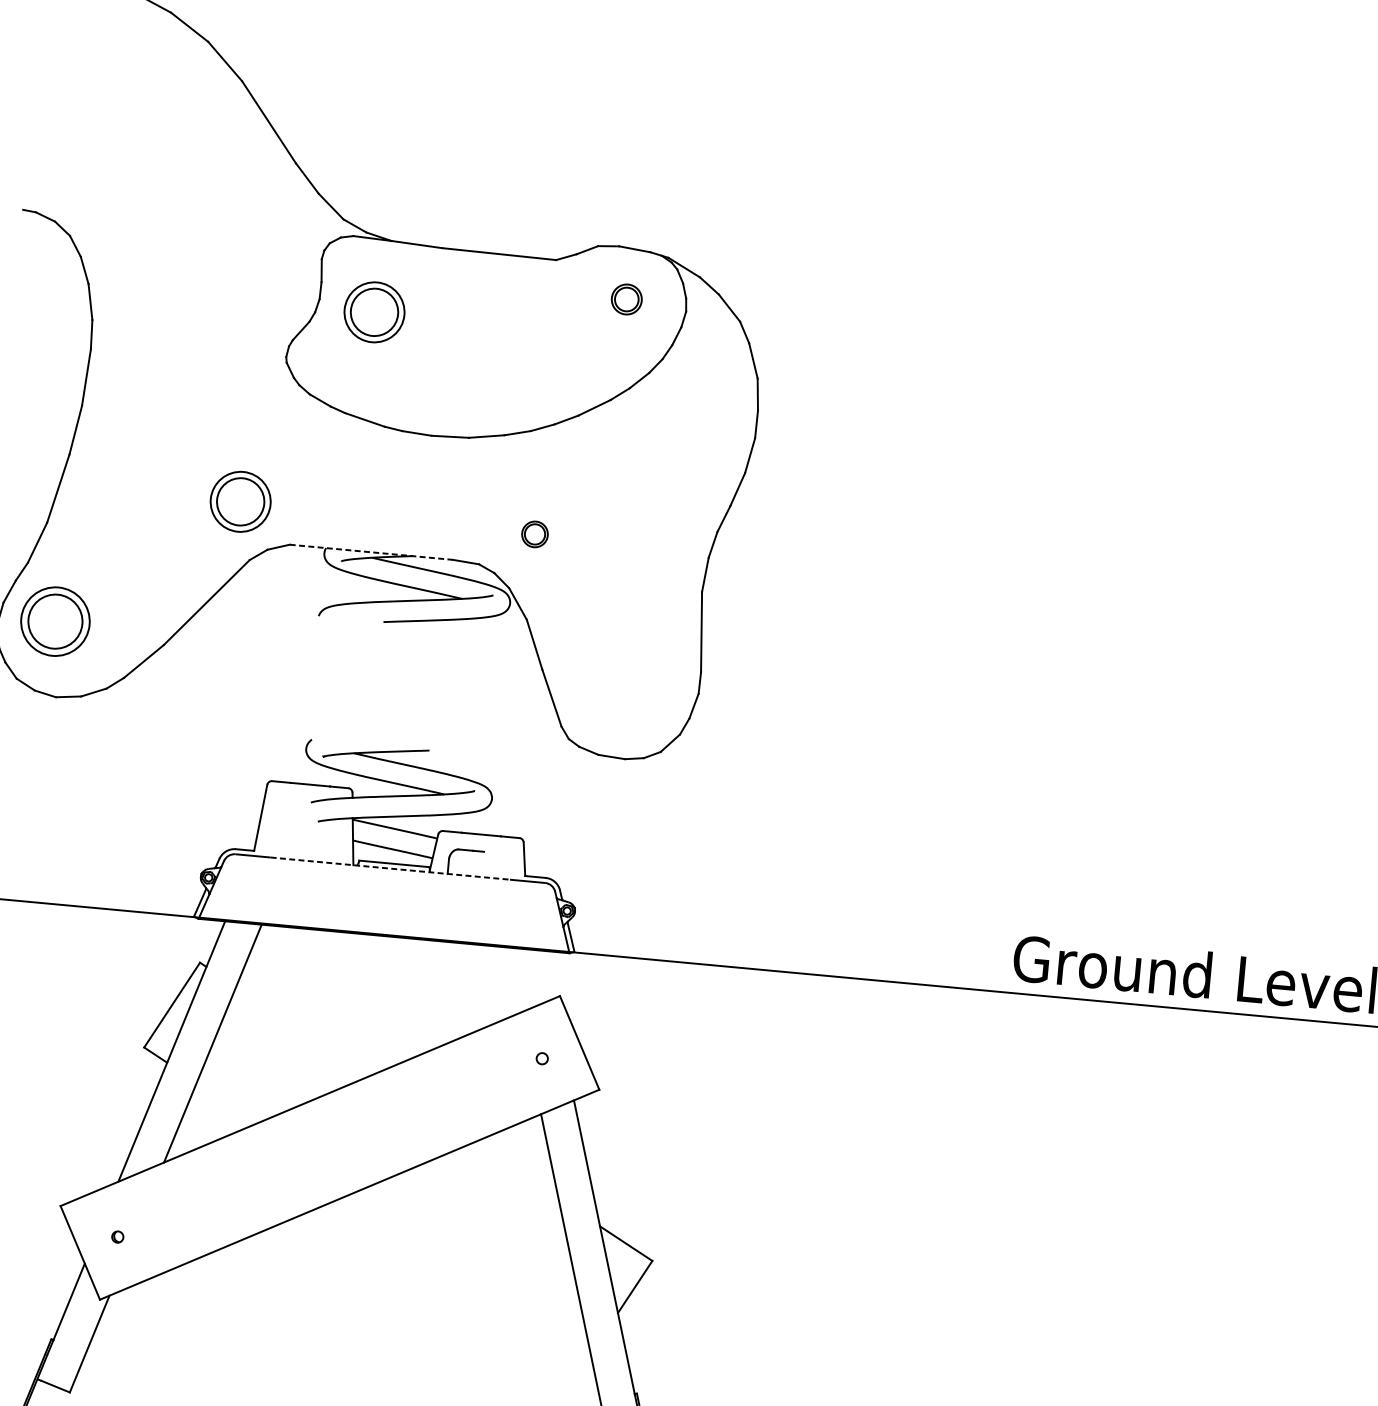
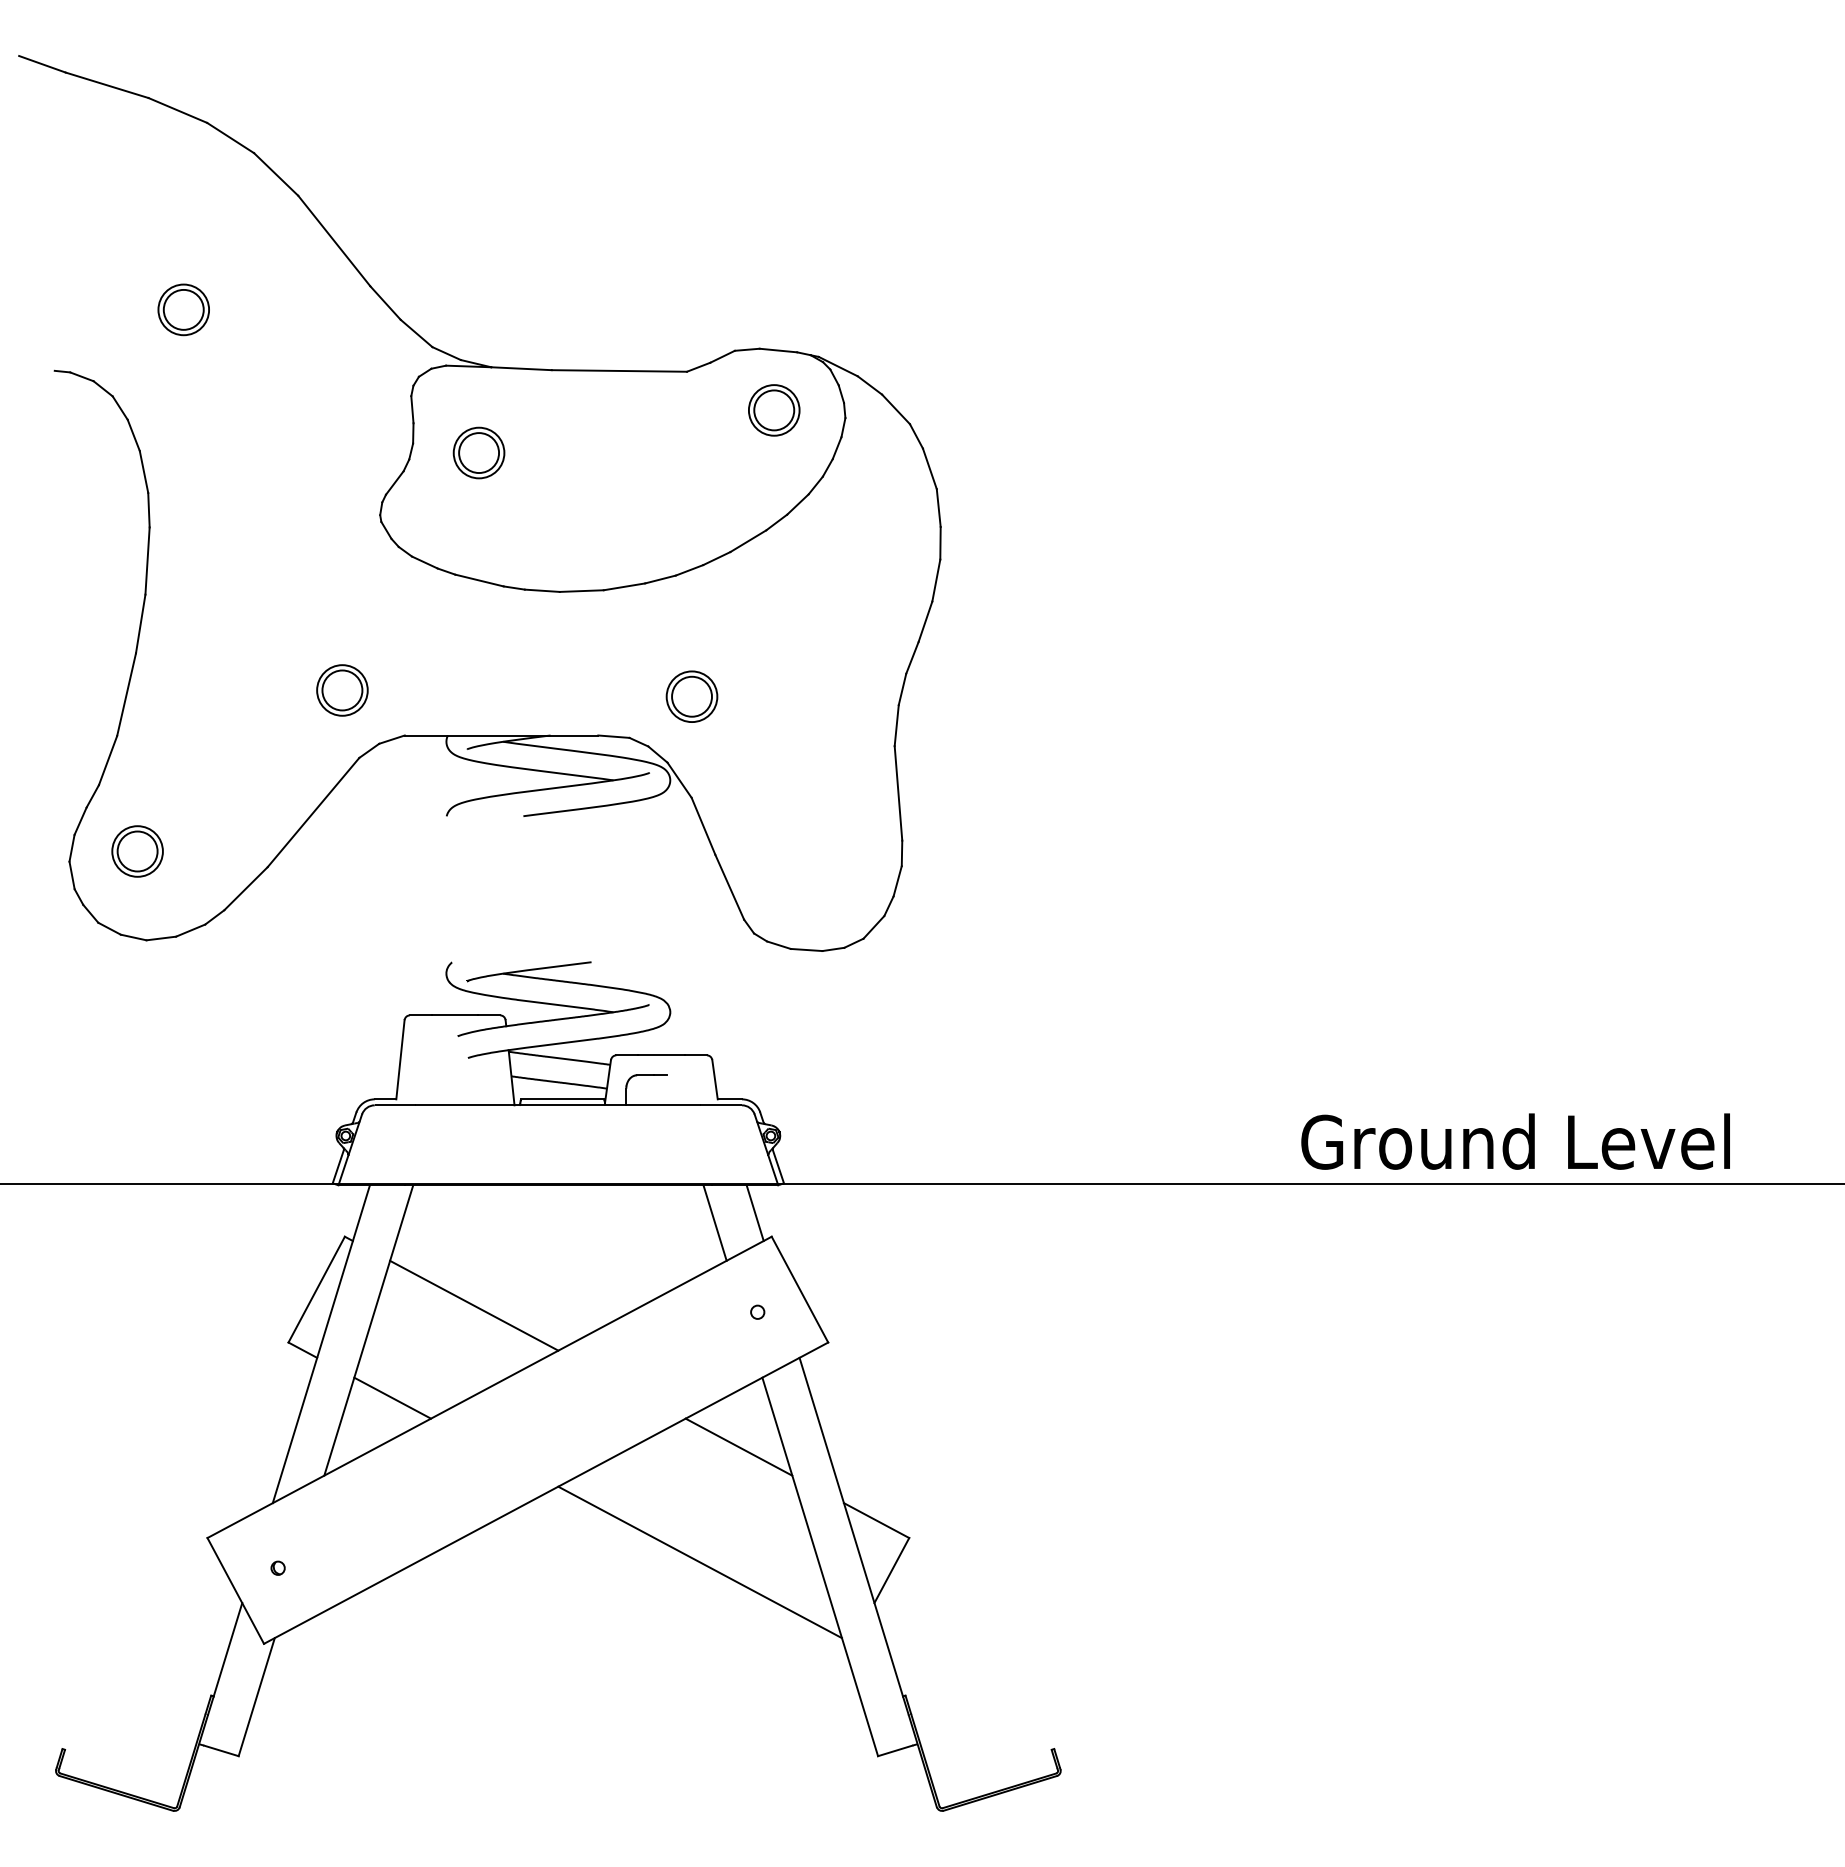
part: (136, 168) -> (183, 309), added
part: (626, 299) -> (774, 410), size x1.43
part: (374, 311) -> (478, 452), size x0.71
part: (240, 501) -> (342, 690), size x0.71
part: (534, 534) -> (691, 696), size x1.67
line: (371, 552) -> (501, 735), dashed -> solid
part: (55, 621) -> (137, 851), size x0.62
line: (390, 868) -> (558, 1105), dashed -> solid
line: (547, 975) -> (754, 1213), added
line: (512, 979) -> (714, 1222), added
line: (303, 1030) -> (474, 1305), added
line: (227, 1102) -> (392, 1397), added
line: (515, 1170) -> (738, 1446), added
line: (473, 1265) -> (699, 1562), added

